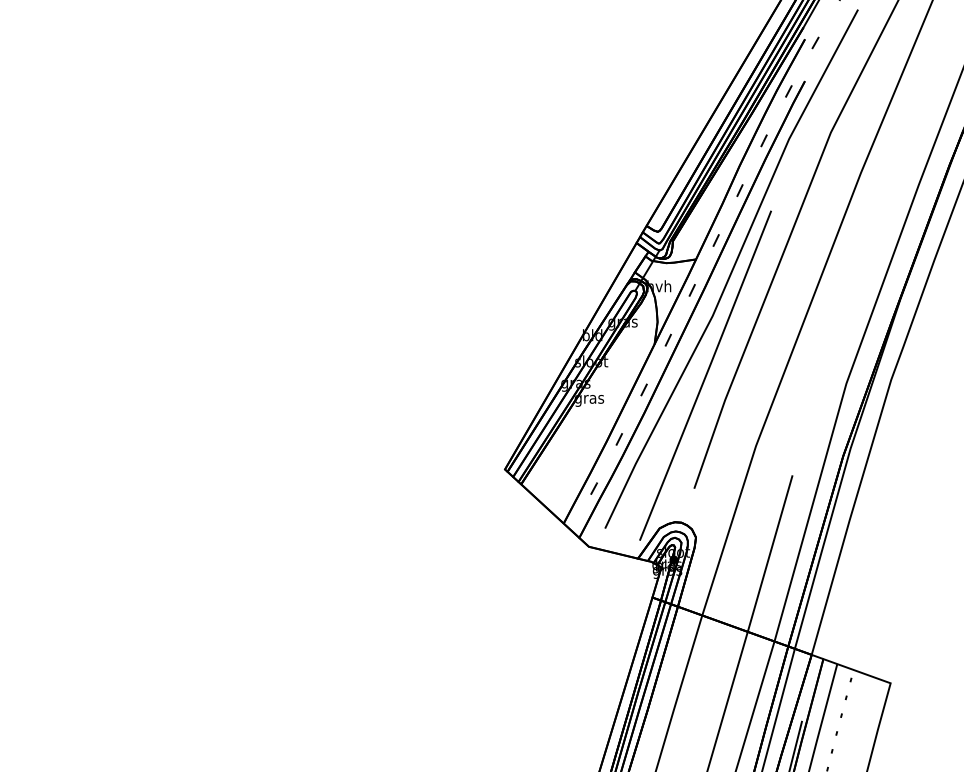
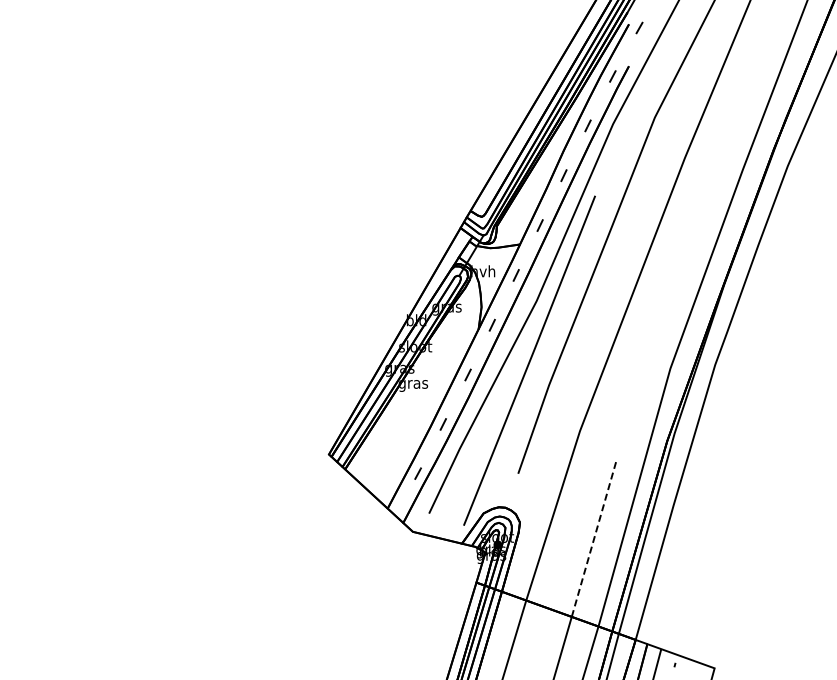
line: (770, 554) -> (594, 539), solid -> dashed

